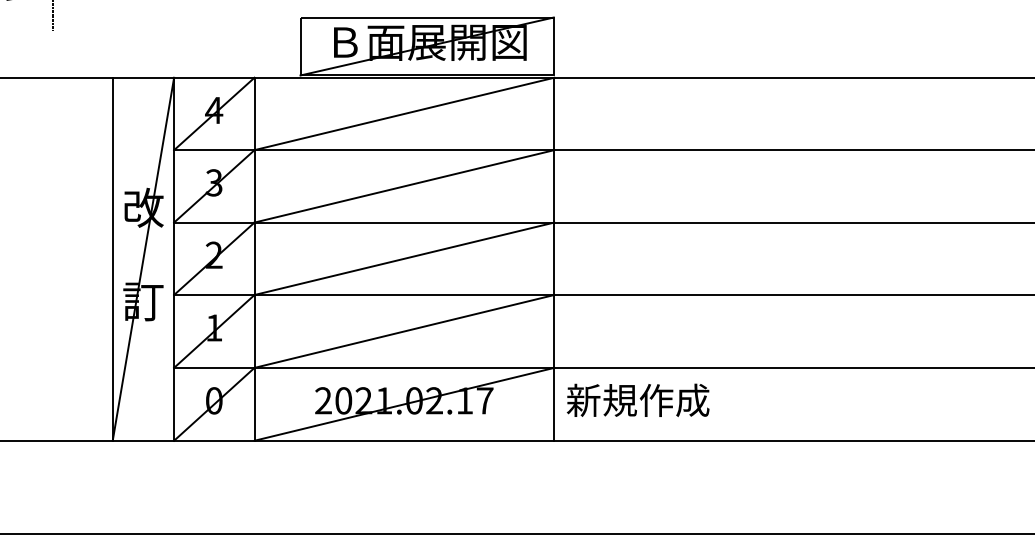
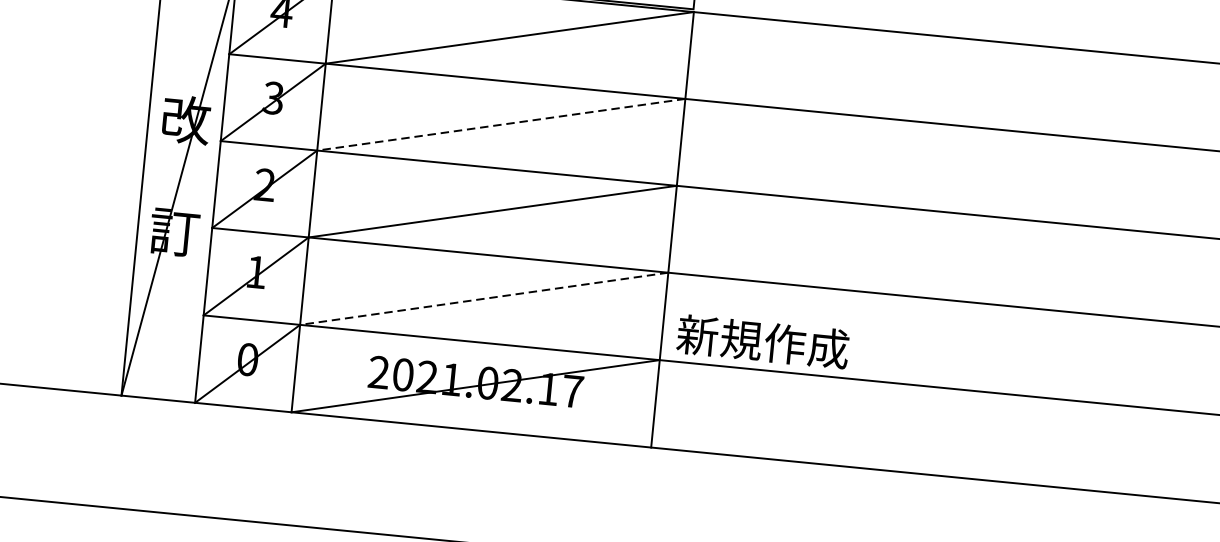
line: (403, 186) -> (500, 124), solid -> dashed
line: (403, 331) -> (483, 298), solid -> dashed
text: (637, 399) -> (762, 340), moved

